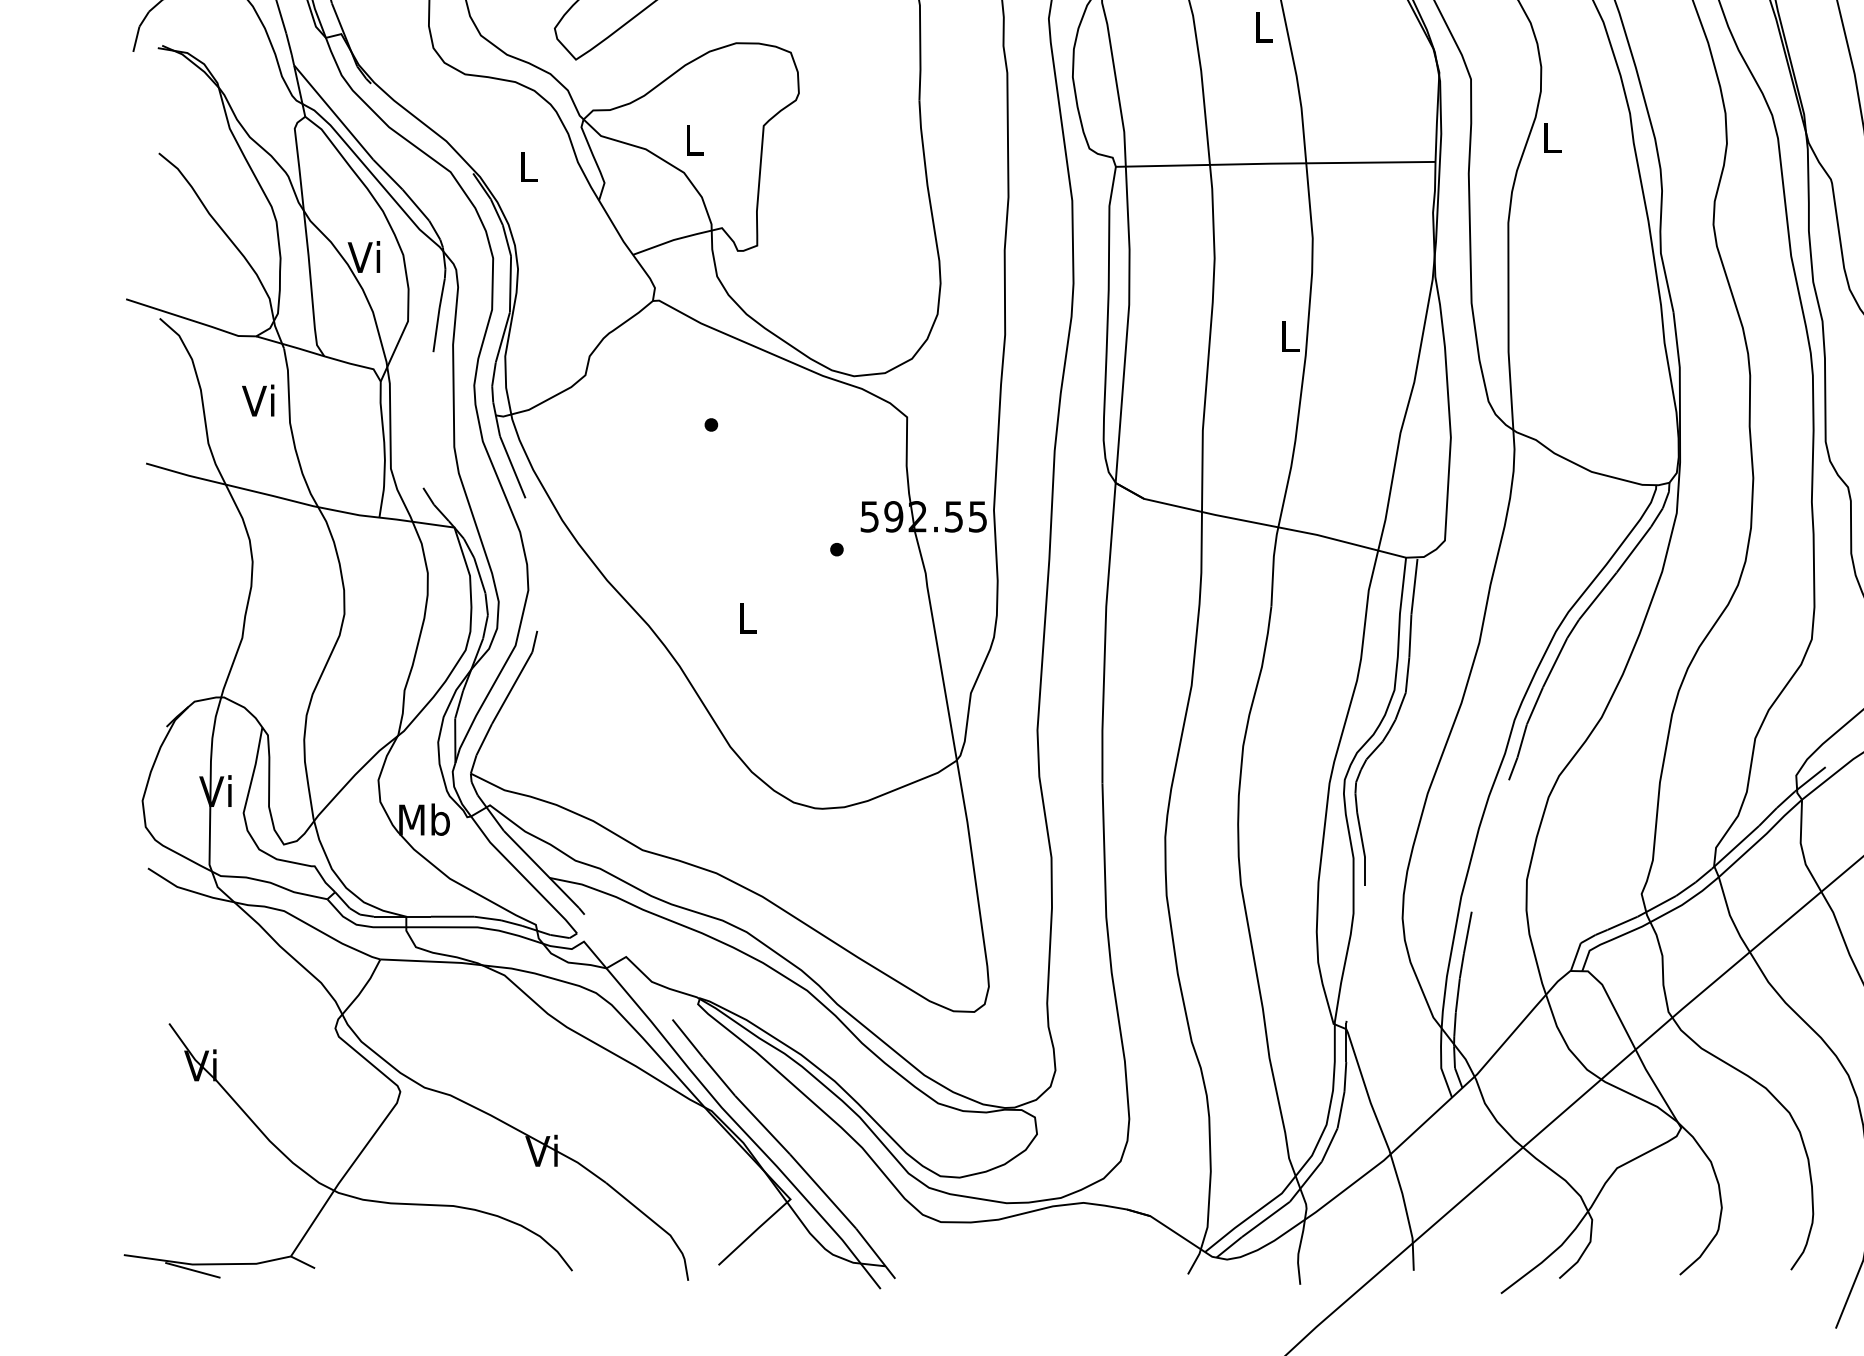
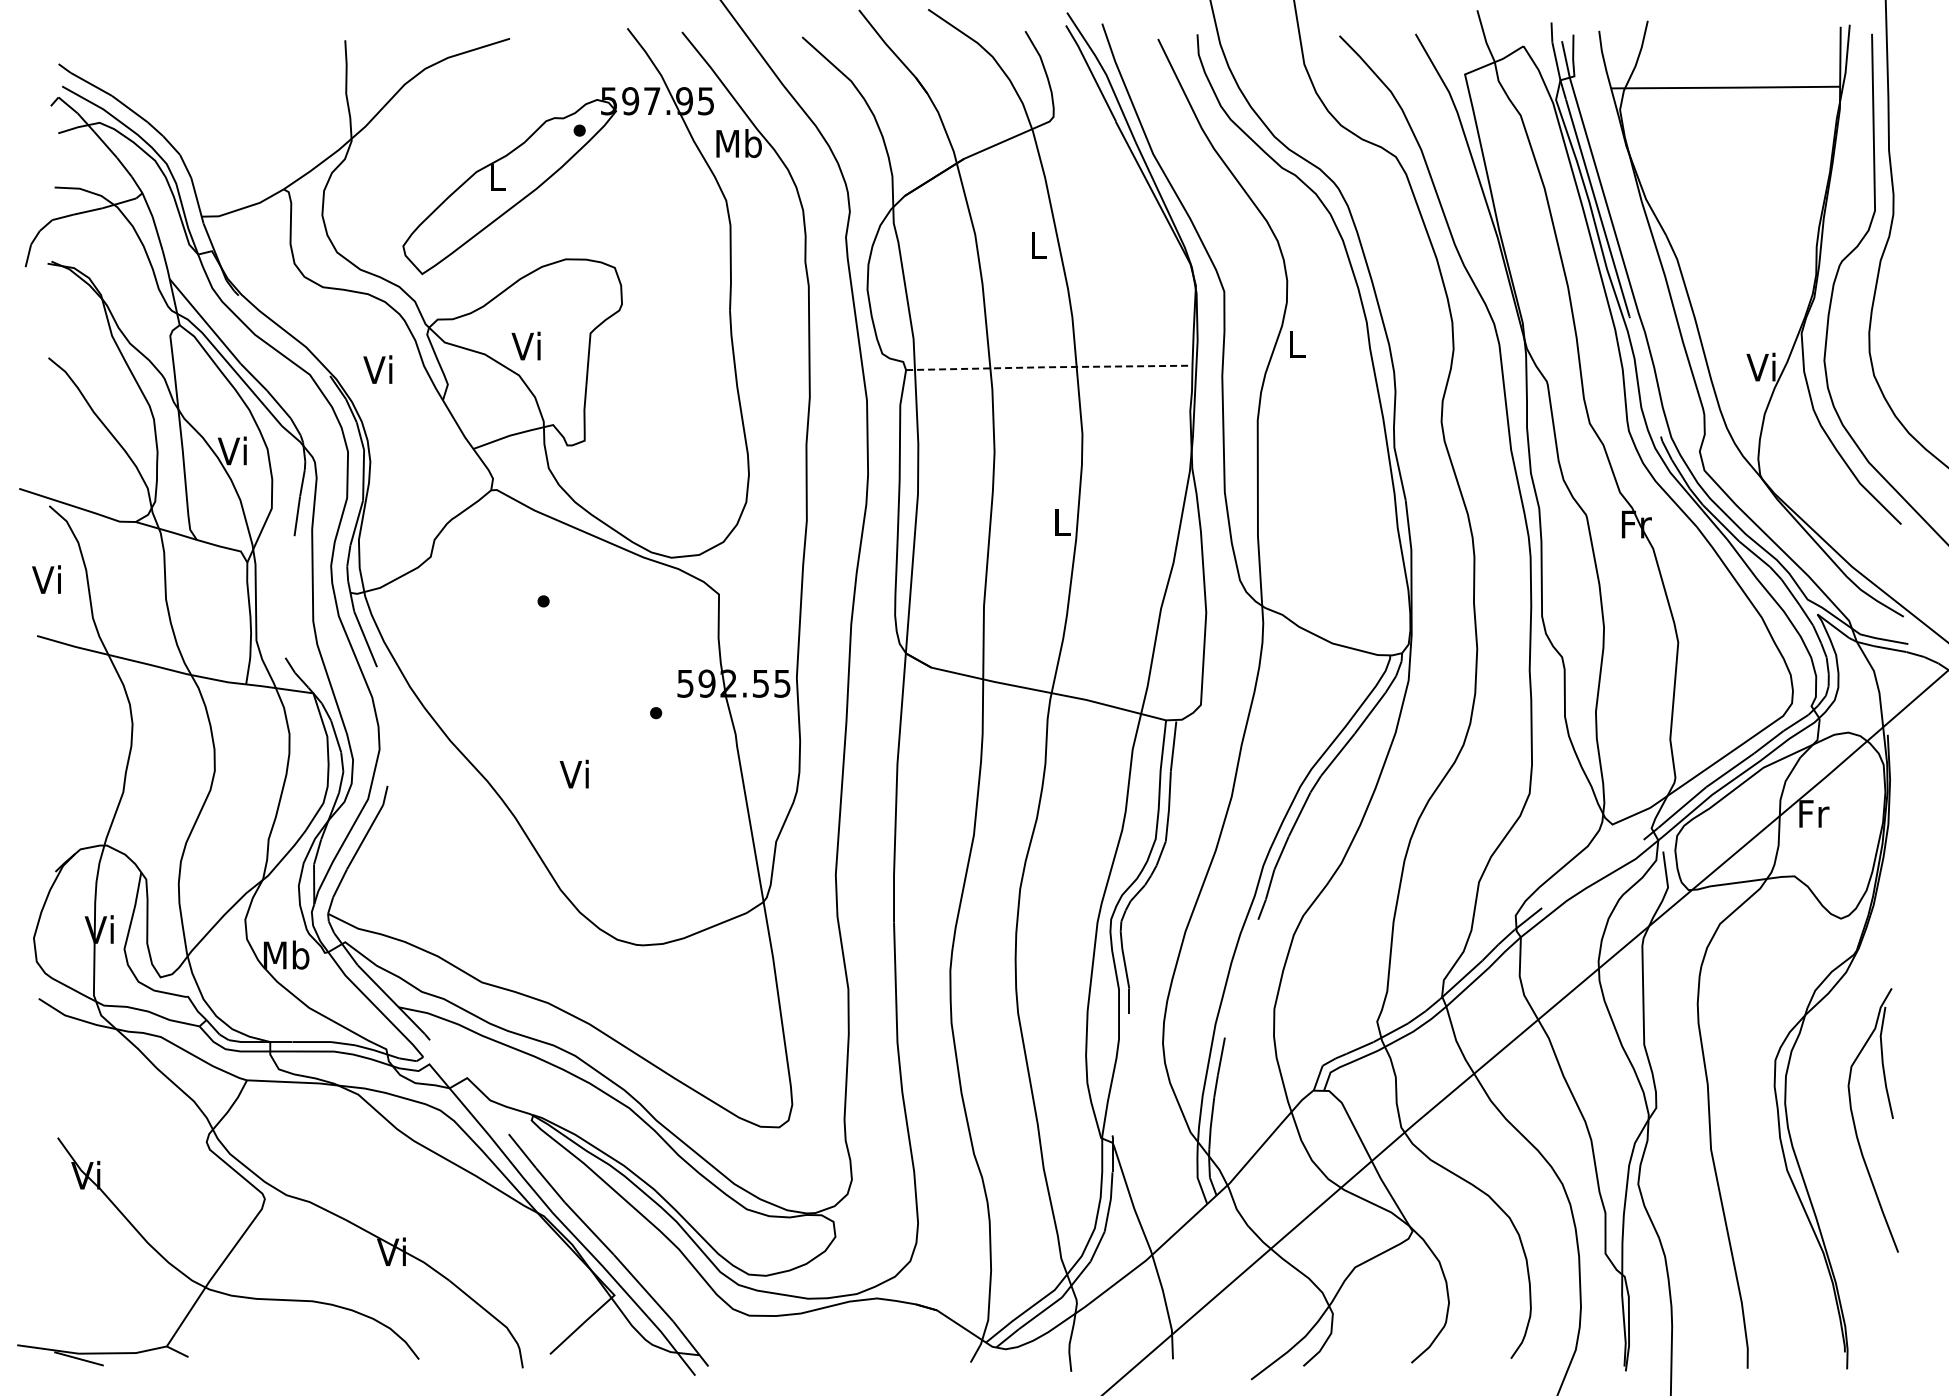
text: (691, 139) -> (525, 345), L -> Vi
line: (1274, 163) -> (1048, 367), solid -> dashed
text: (525, 166) -> (377, 369), L -> Vi
text: (258, 400) -> (46, 579), moved
text: (744, 617) -> (573, 773), L -> Vi

